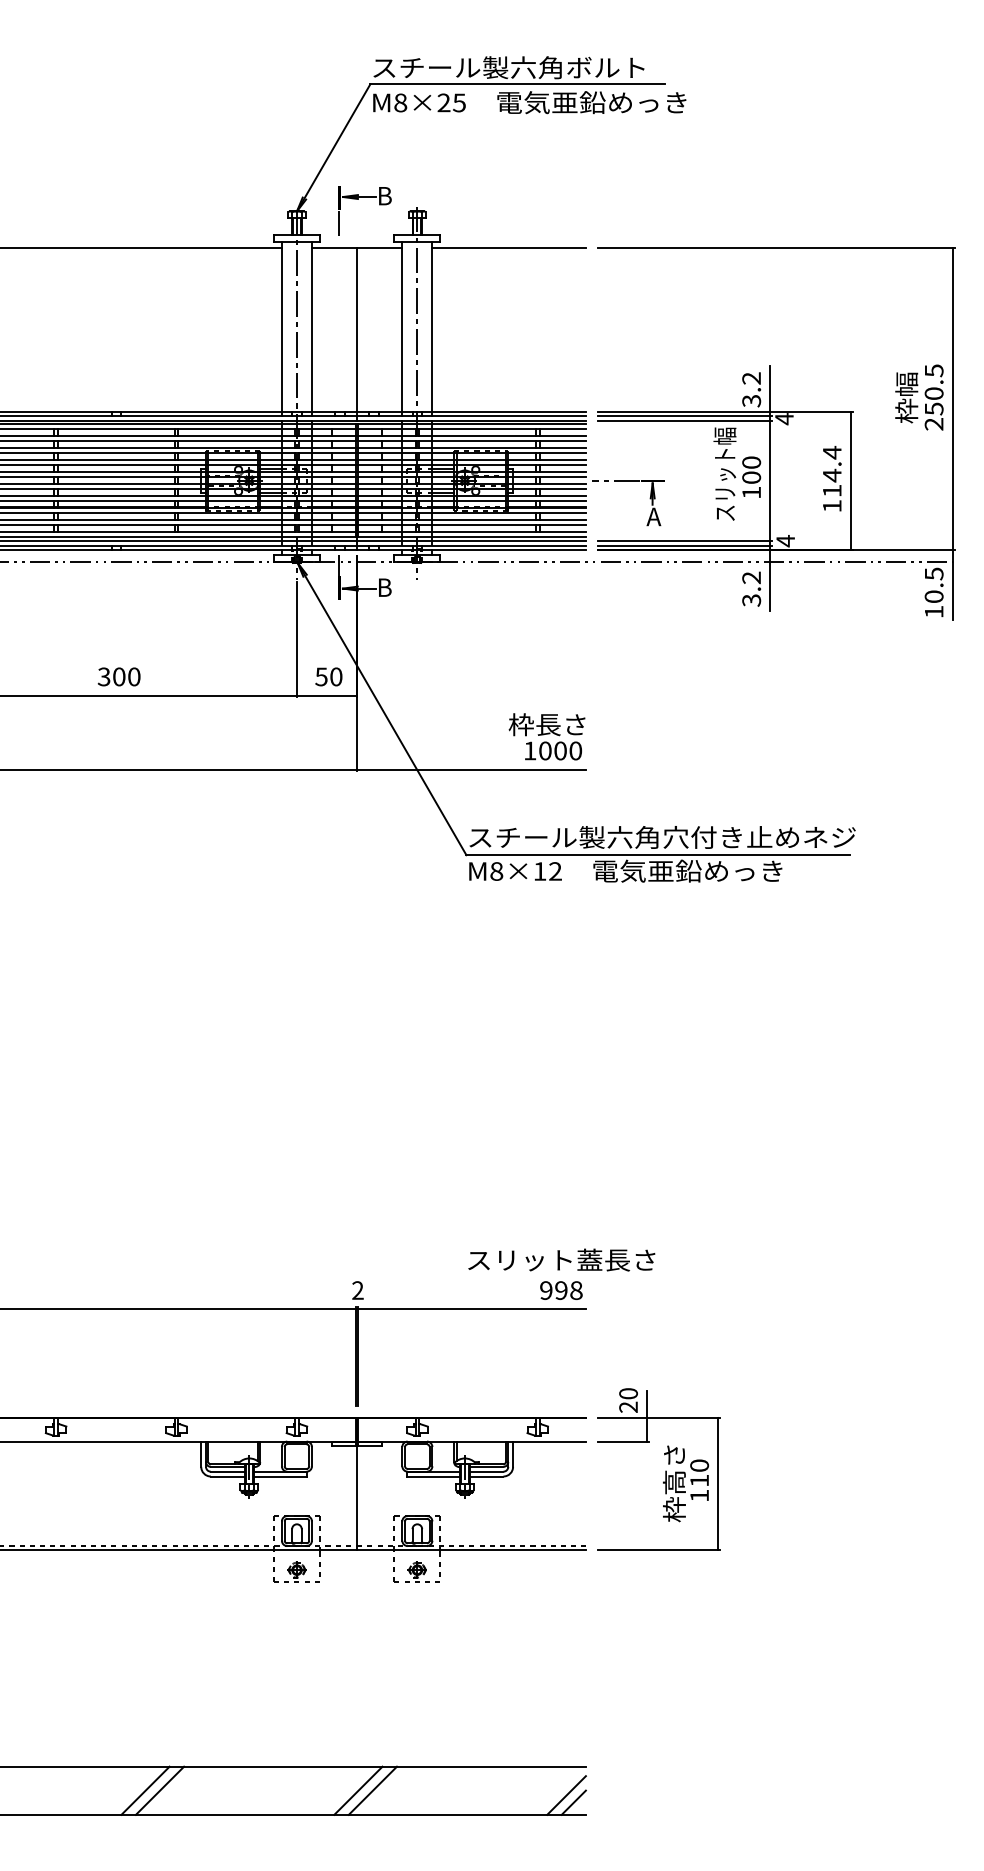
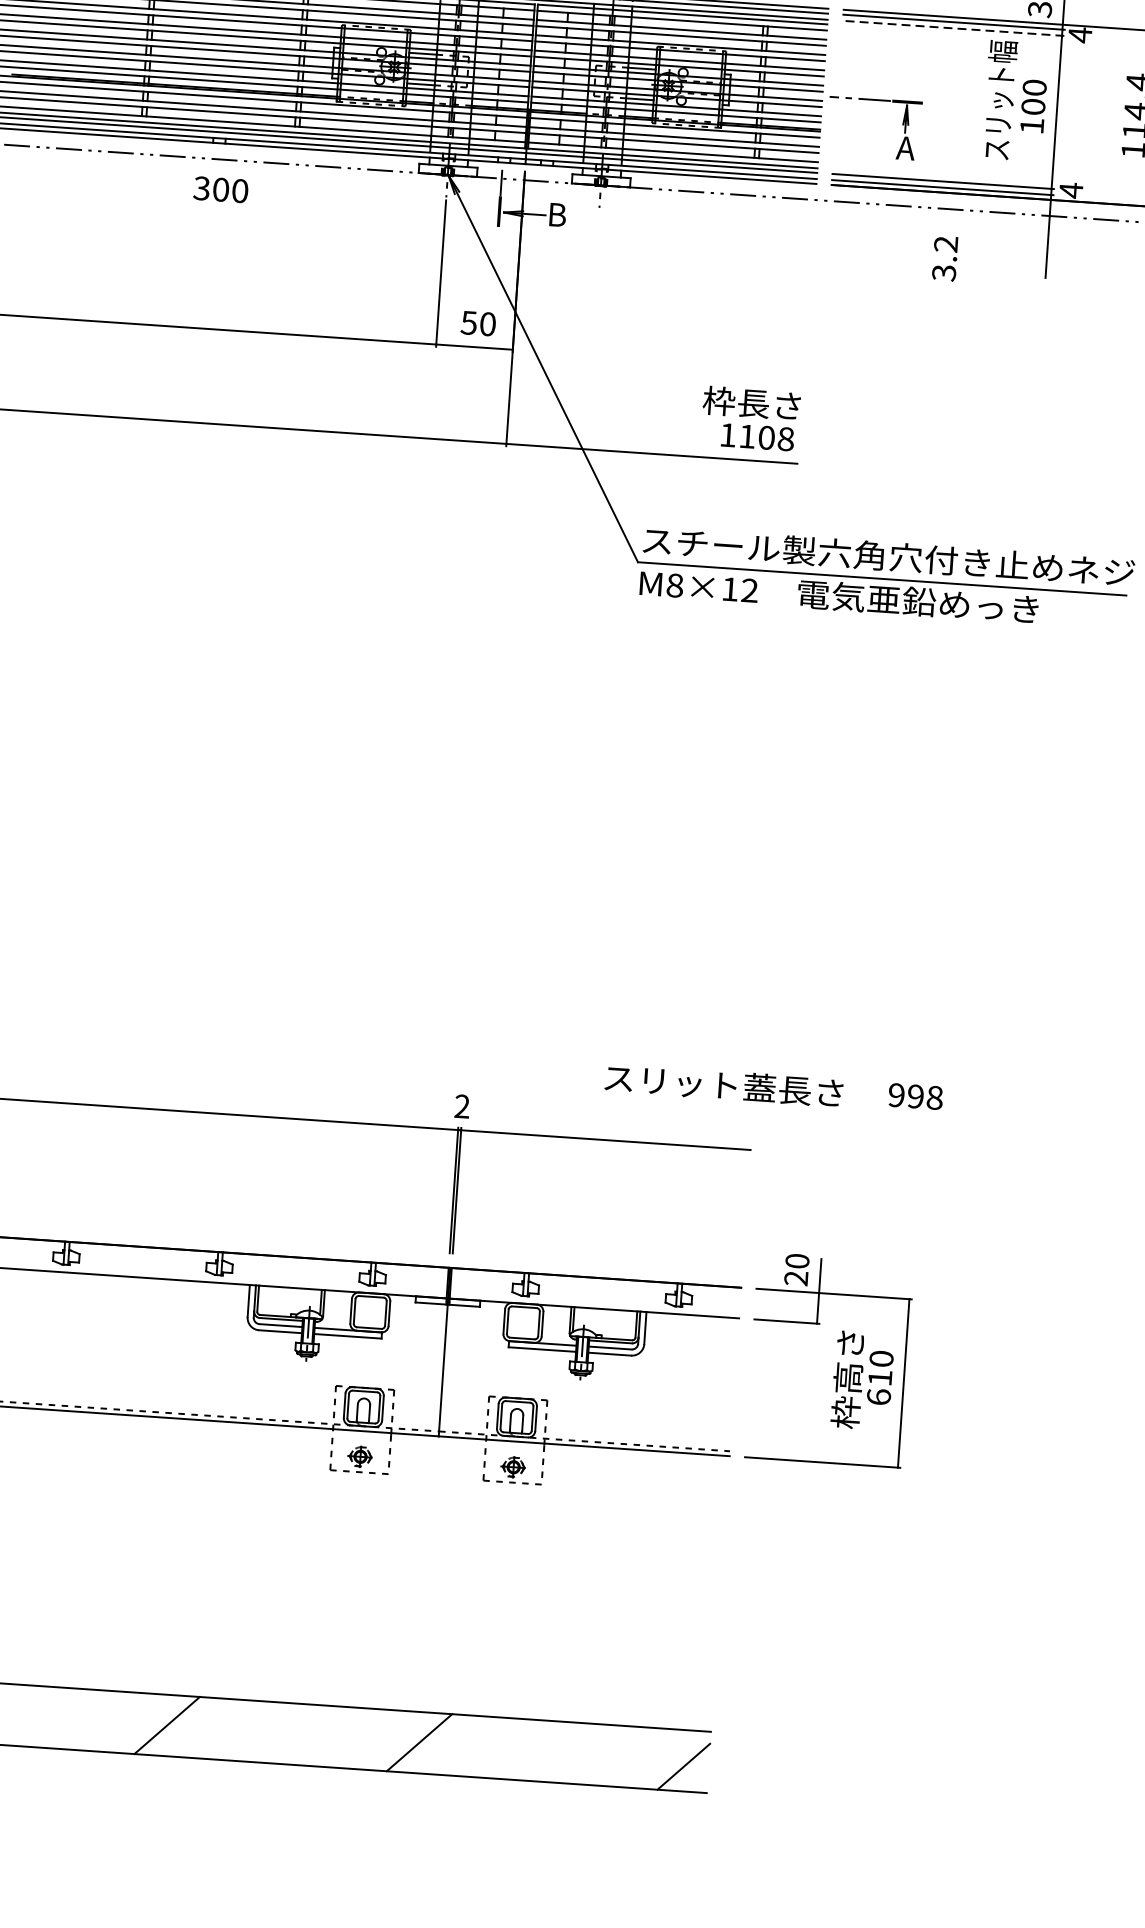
line: (684, 420) -> (952, 28), solid -> dashed
text: (751, 588) -> (945, 257), moved
text: (118, 676) -> (220, 189), moved
text: (560, 750) -> (766, 437), 1000 -> 1108
text: (561, 1290) -> (915, 1096), moved
text: (699, 1495) -> (878, 1396), 110 -> 610
line: (145, 1790) -> (148, 1723), removed
line: (372, 1790) -> (437, 1743), removed
line: (573, 1802) -> (692, 1776), removed

